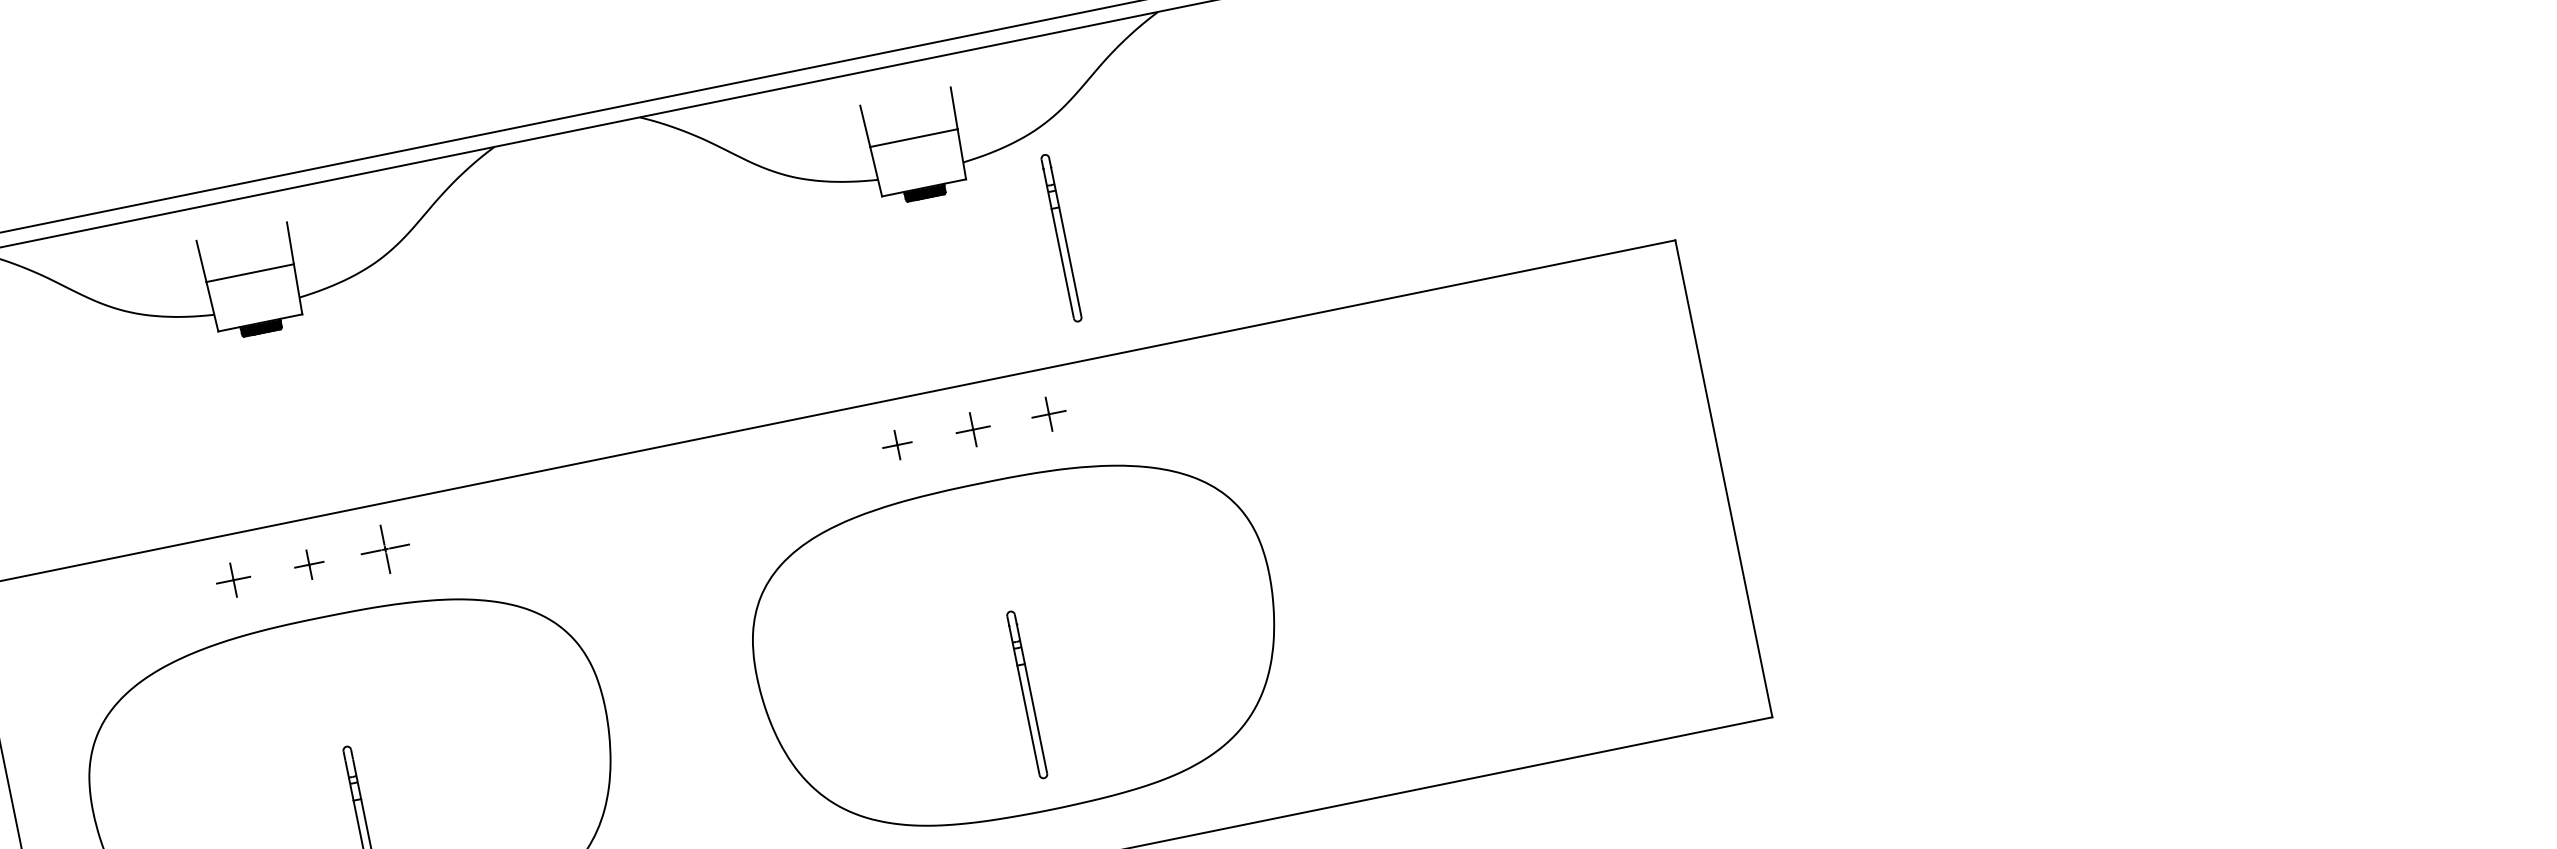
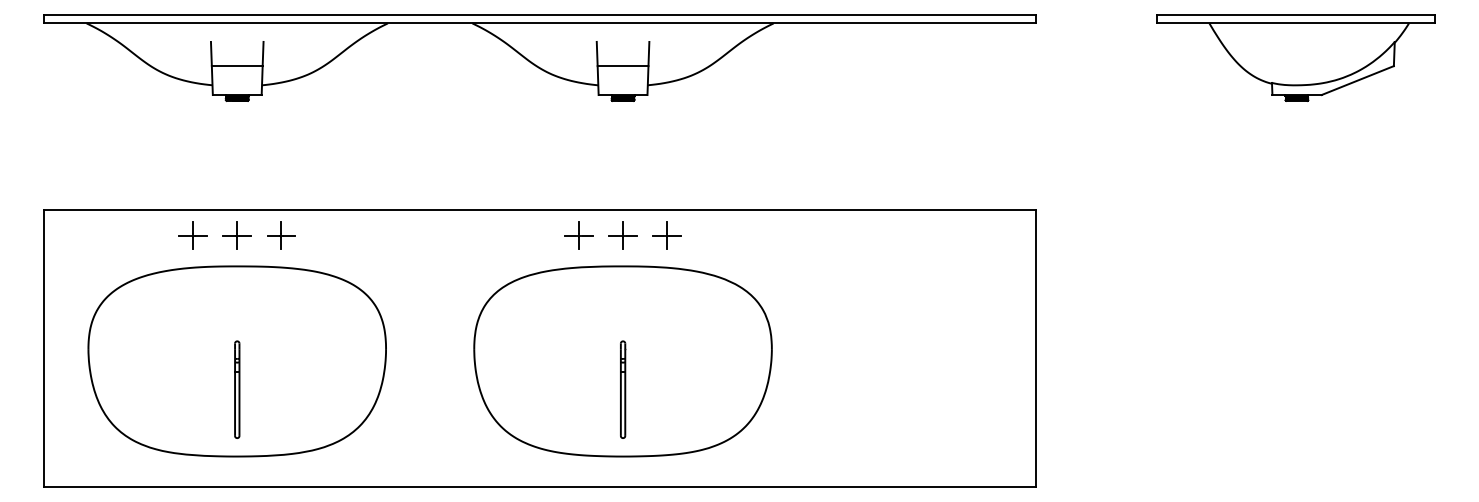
part: (1062, 237) -> (694, 138), removed
part: (1047, 414) -> (666, 235), size x1.43
part: (972, 429) -> (622, 235), size x1.43
part: (896, 445) -> (578, 235), size x1.67
part: (308, 564) -> (236, 235), size x1.67
part: (232, 580) -> (192, 235), size x1.43

